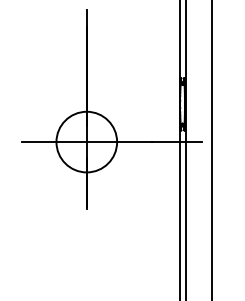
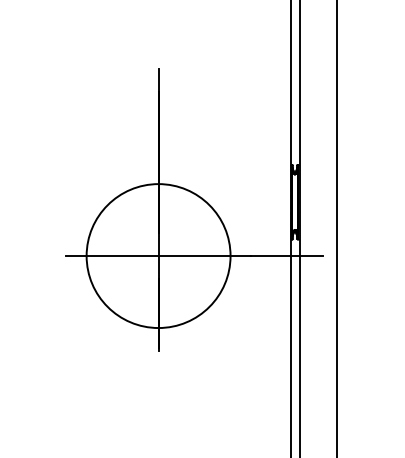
circle: (86, 142) -> (158, 256), size x1.67

